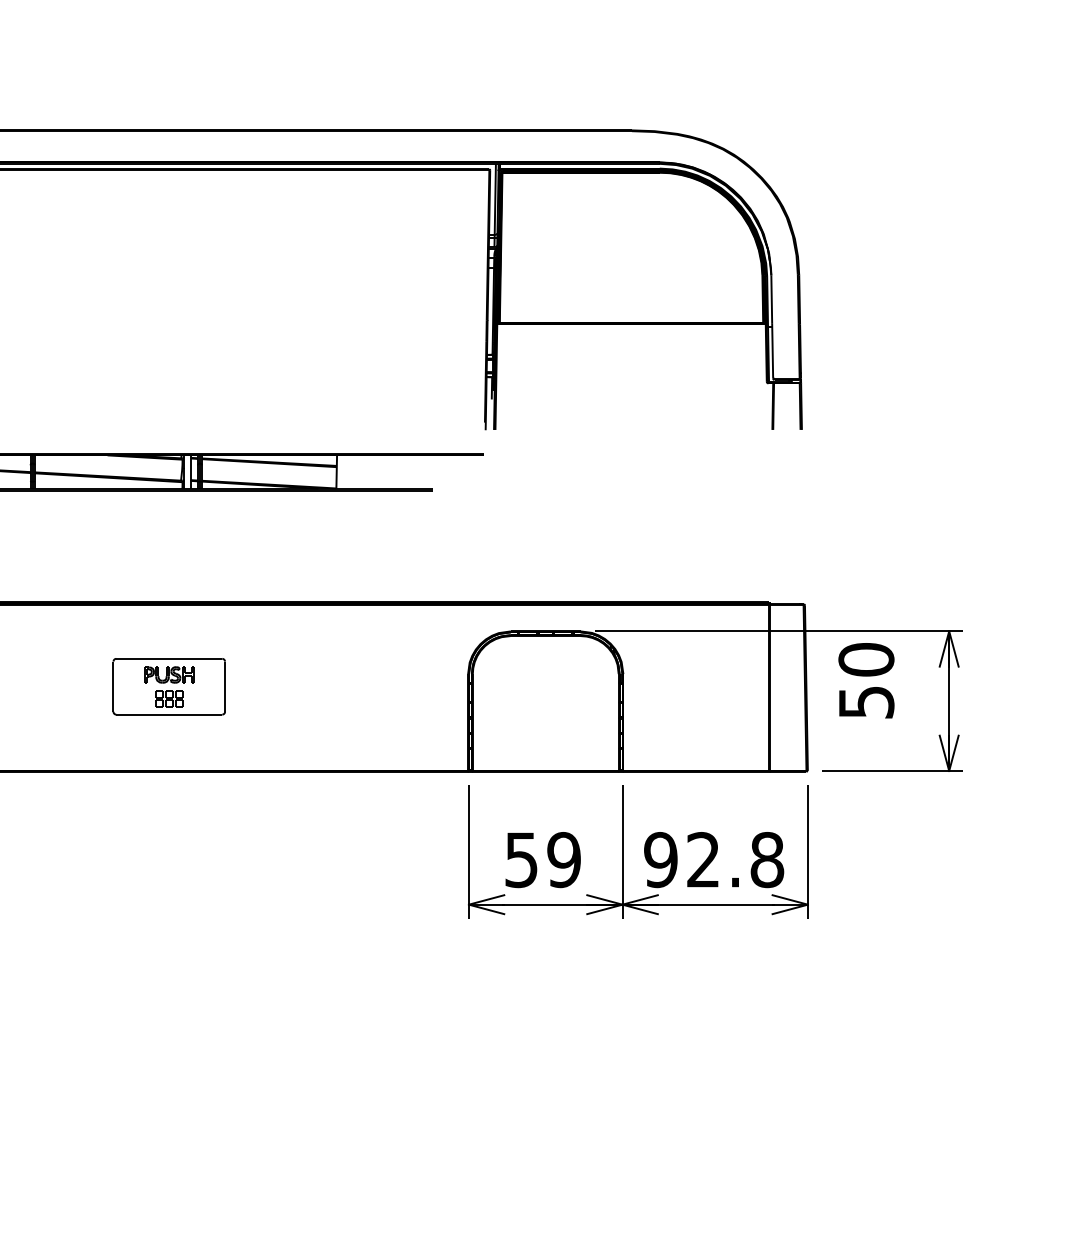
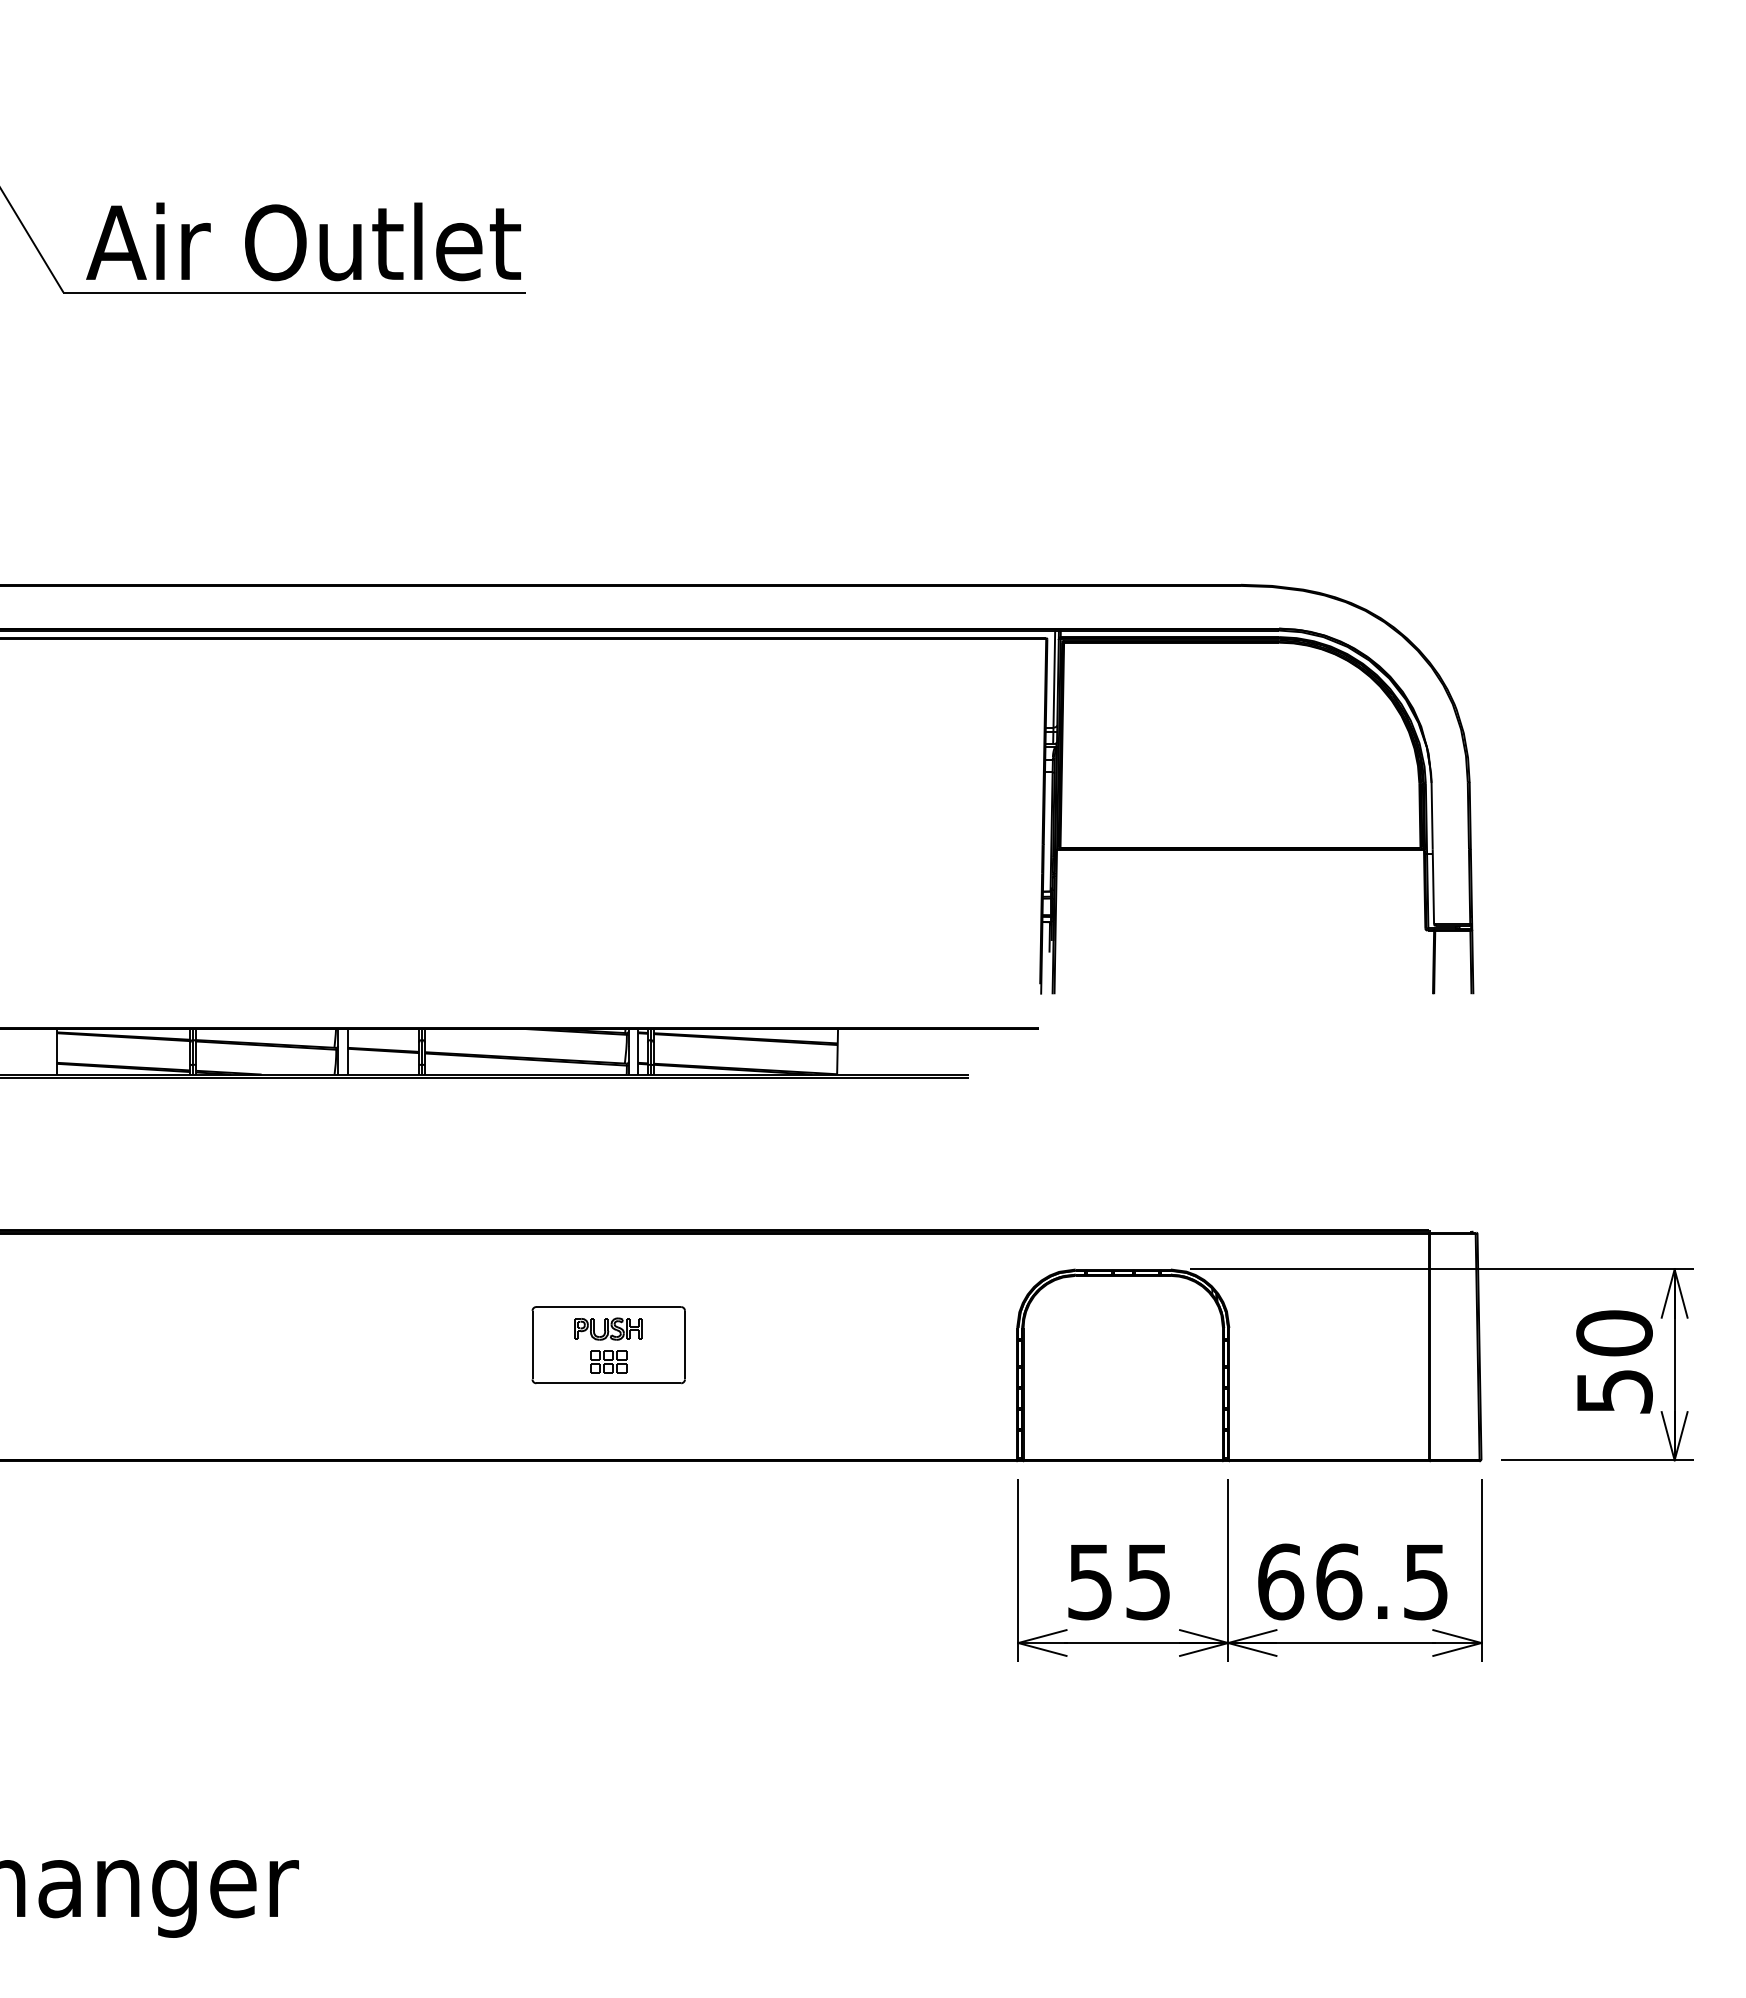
text: (866, 680) -> (1614, 1361), moved
text: (564, 859) -> (1148, 1581), 59 -> 55
text: (714, 859) -> (1353, 1581), 92.8 -> 66.5

